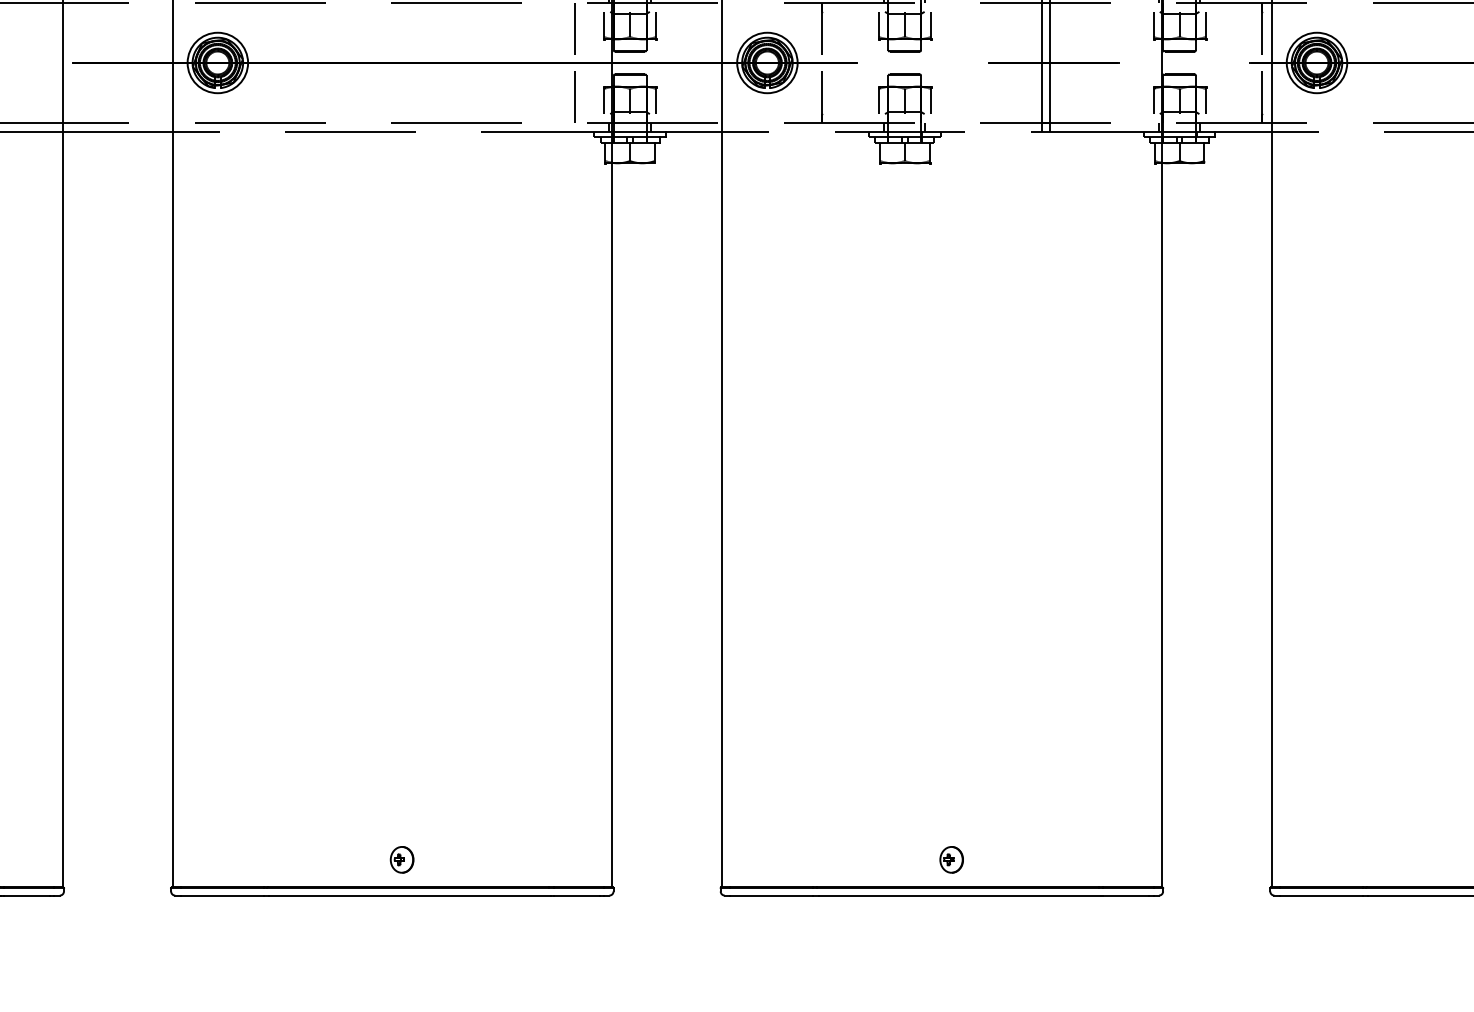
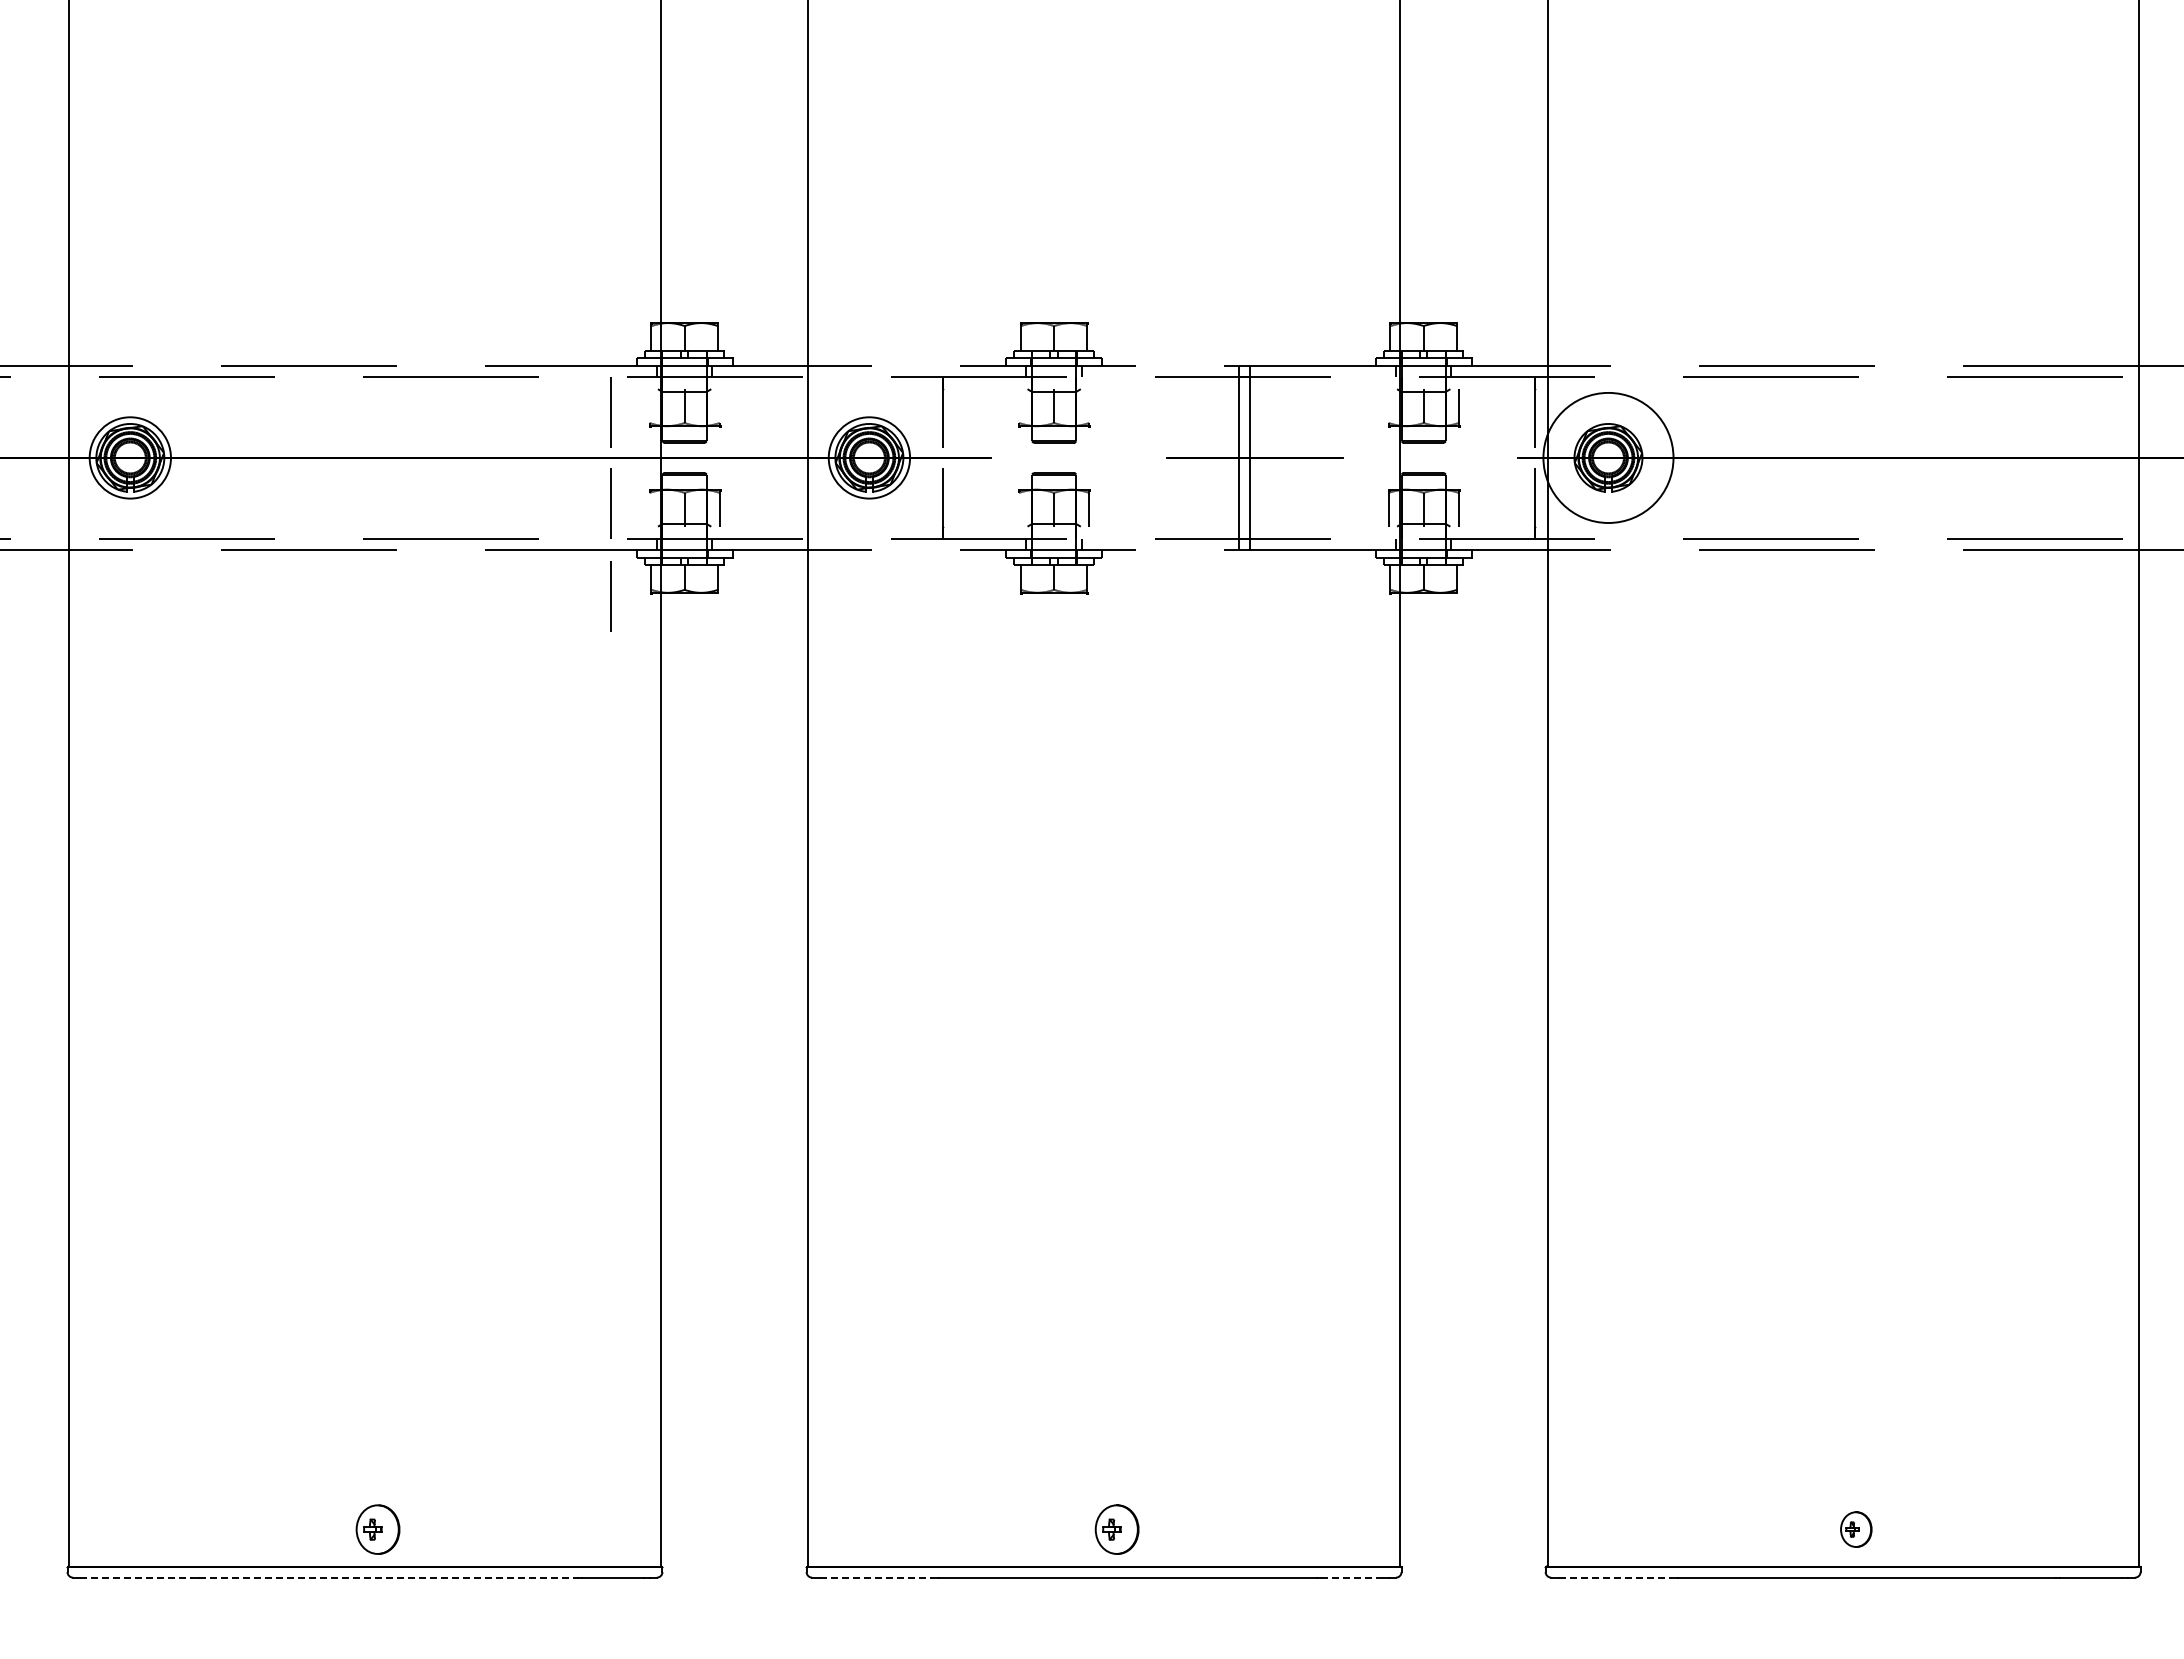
line: (603, 24) -> (649, 406), removed
line: (655, 24) -> (719, 406), removed
line: (879, 24) -> (1019, 406), removed
line: (931, 24) -> (1089, 406), removed
line: (1153, 24) -> (1388, 406), removed
circle: (1317, 62) -> (1608, 457), size x1.6
line: (603, 101) -> (649, 509), removed
line: (879, 101) -> (1019, 509), removed
line: (574, 166) -> (610, 596), added
part: (402, 859) -> (378, 1529), size x1.4
part: (951, 859) -> (1117, 1529), size x1.4
line: (222, 895) -> (136, 1577), solid -> dashed
line: (410, 895) -> (389, 1577), solid -> dashed
line: (771, 895) -> (875, 1577), solid -> dashed
line: (1126, 895) -> (1352, 1577), solid -> dashed
line: (1321, 895) -> (1614, 1577), solid -> dashed

